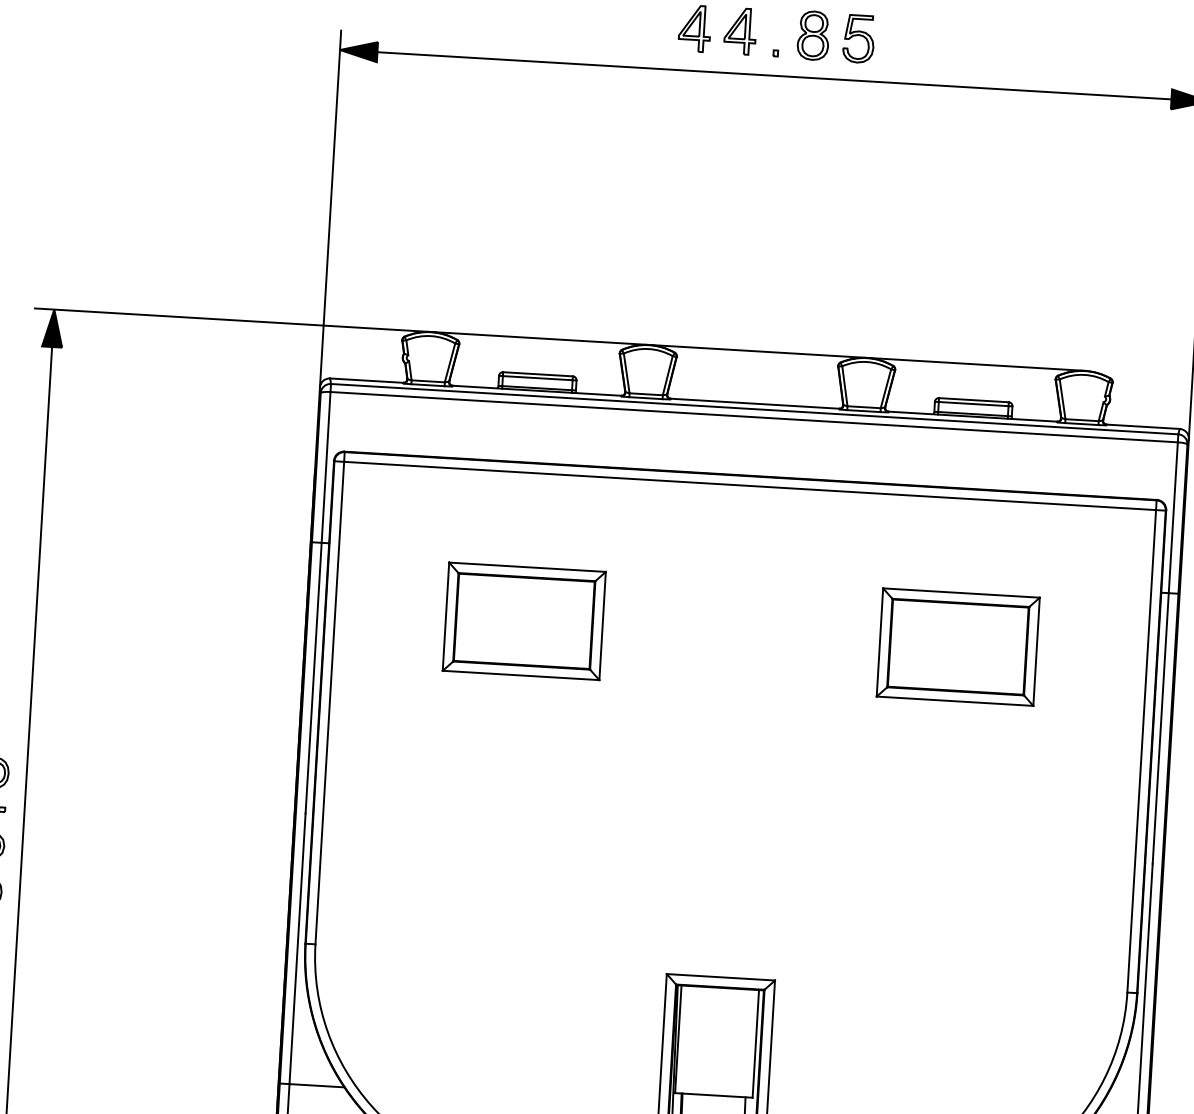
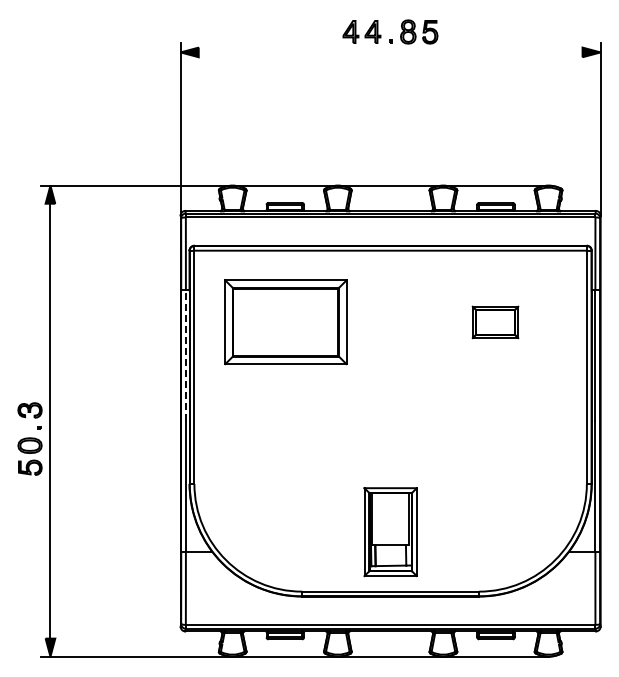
line: (774, 75) -> (390, 52), removed
part: (523, 621) -> (285, 322), size x1.6
part: (958, 647) -> (495, 322), size x0.6
line: (312, 677) -> (185, 355), solid -> dashed

